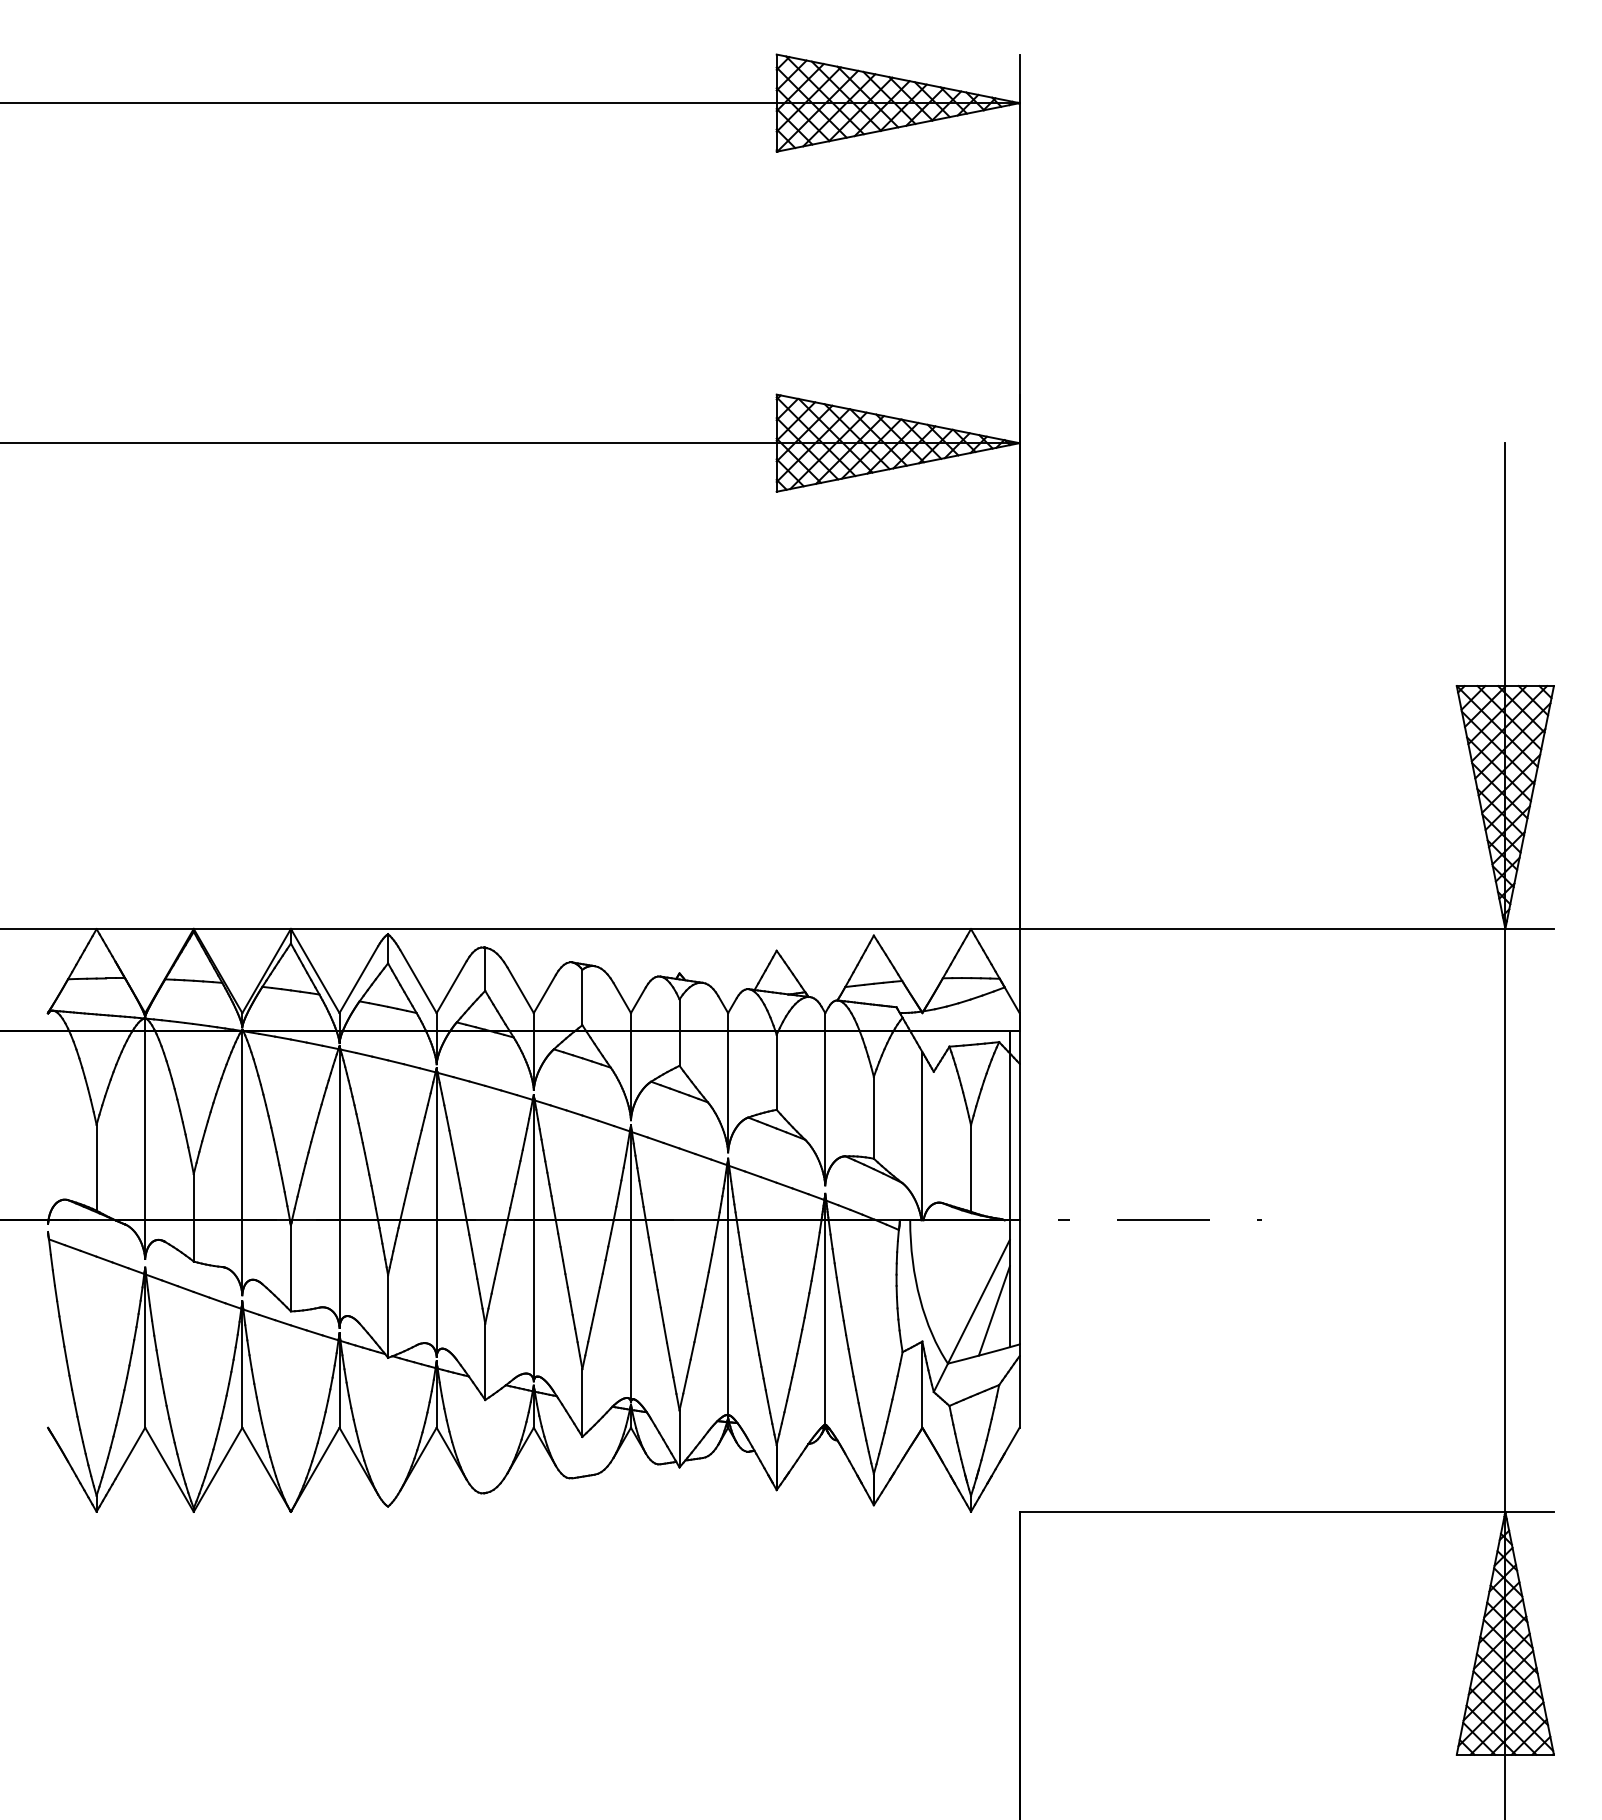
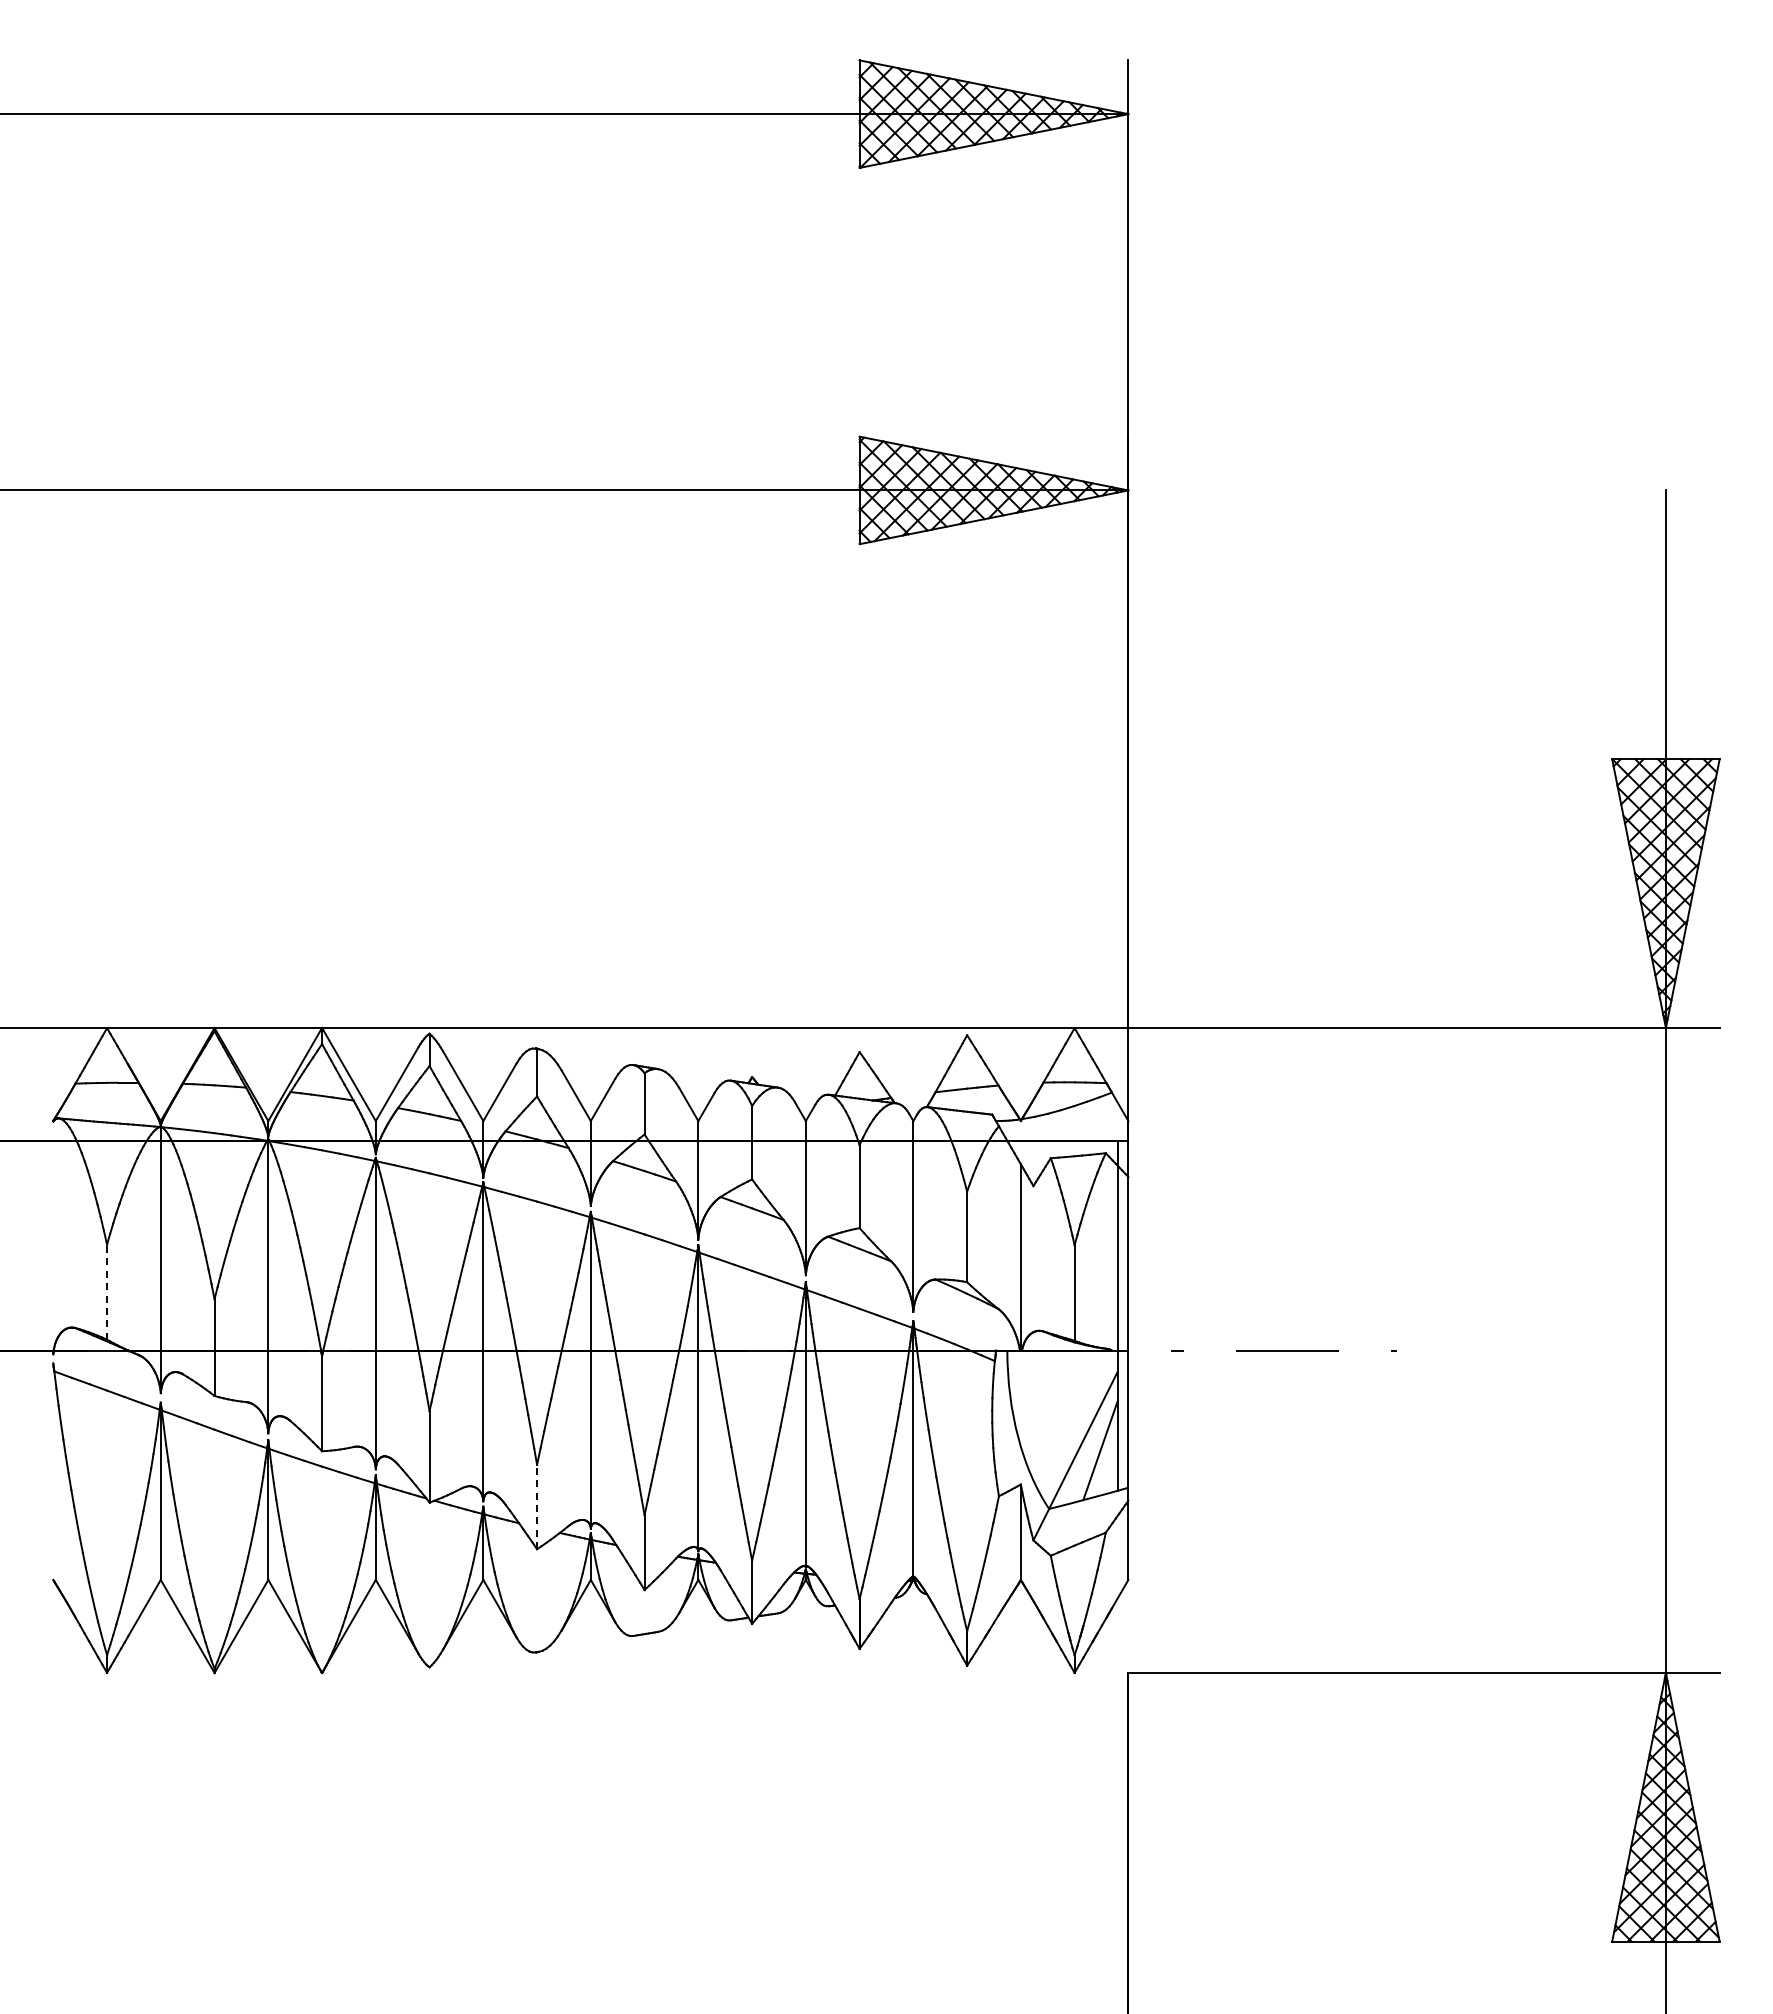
line: (97, 1167) -> (107, 1291), solid -> dashed
line: (485, 1361) -> (537, 1506), solid -> dashed

